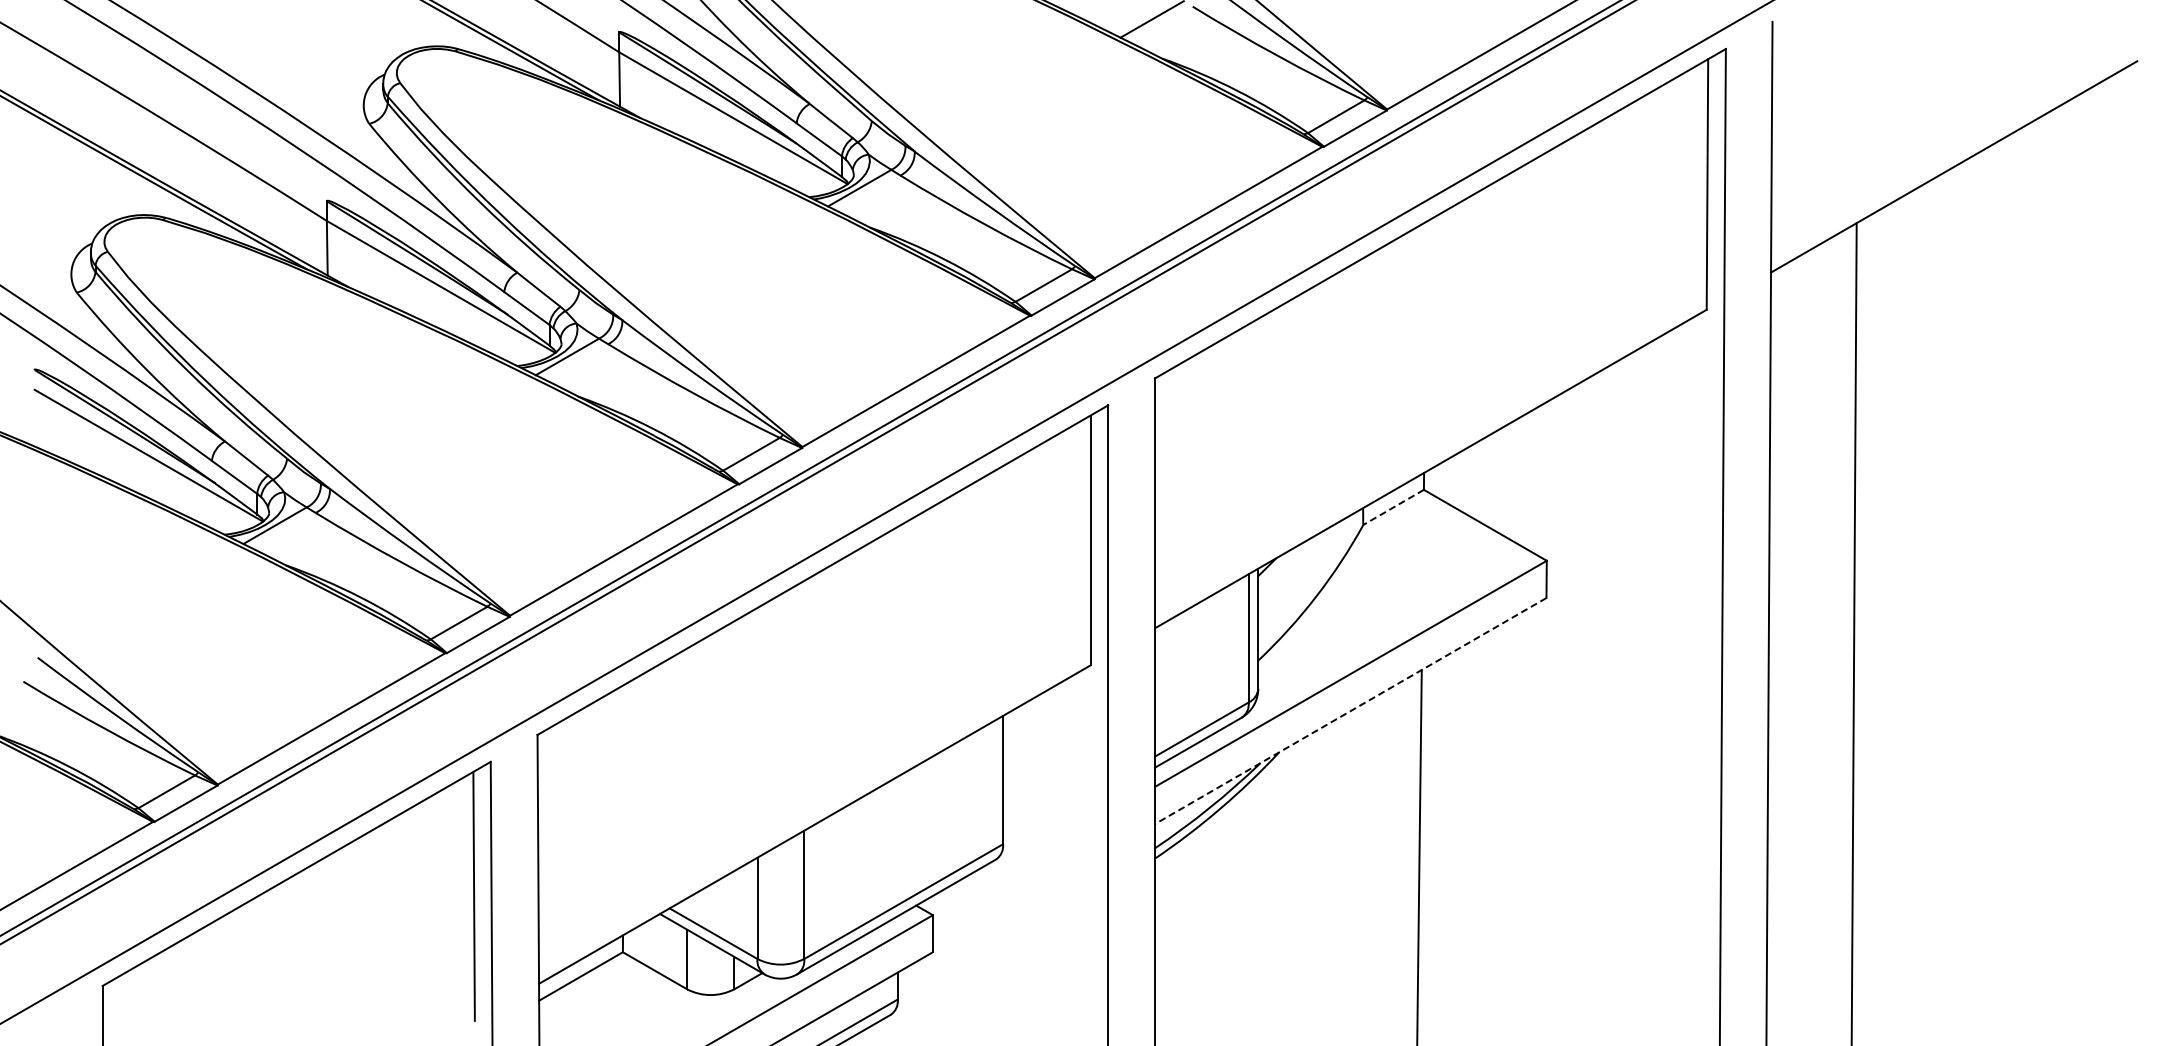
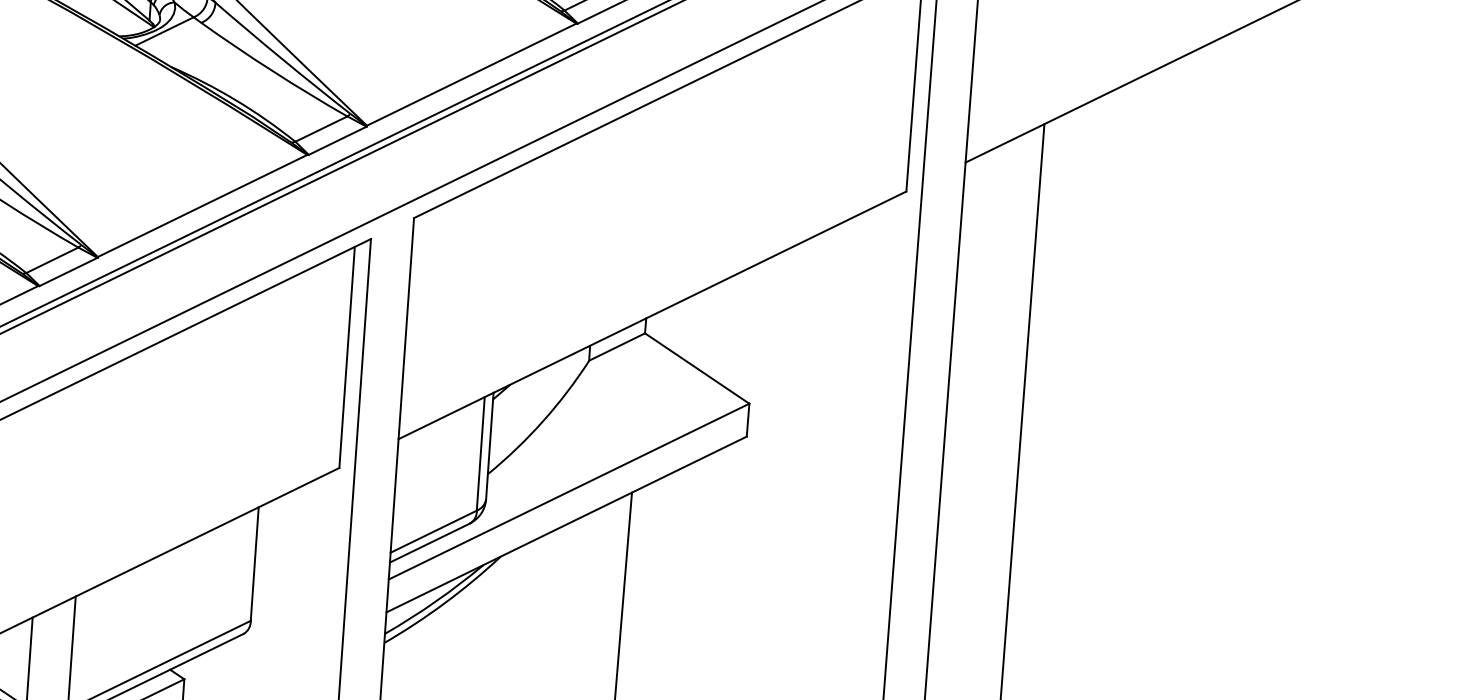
line: (1393, 507) -> (617, 347), dashed -> solid
line: (1350, 711) -> (566, 524), dashed -> solid

